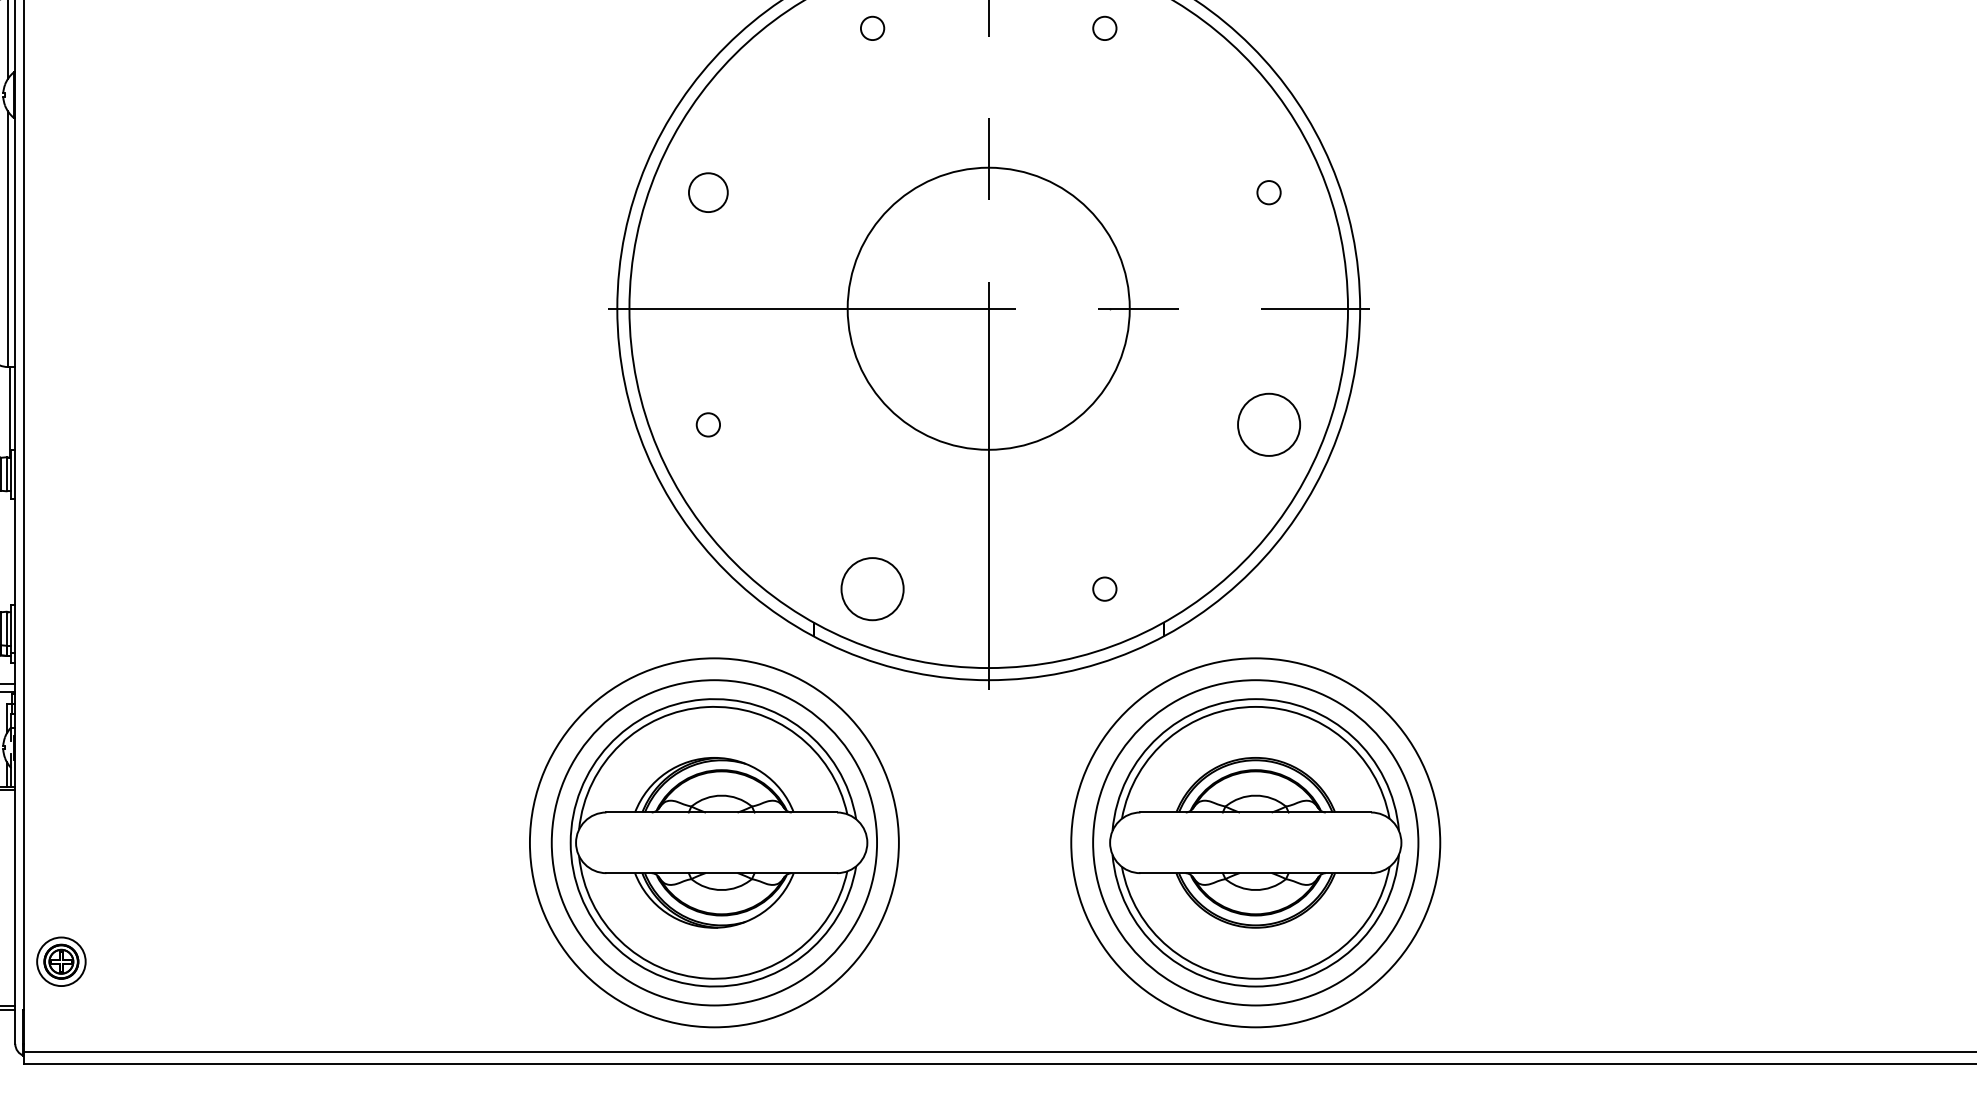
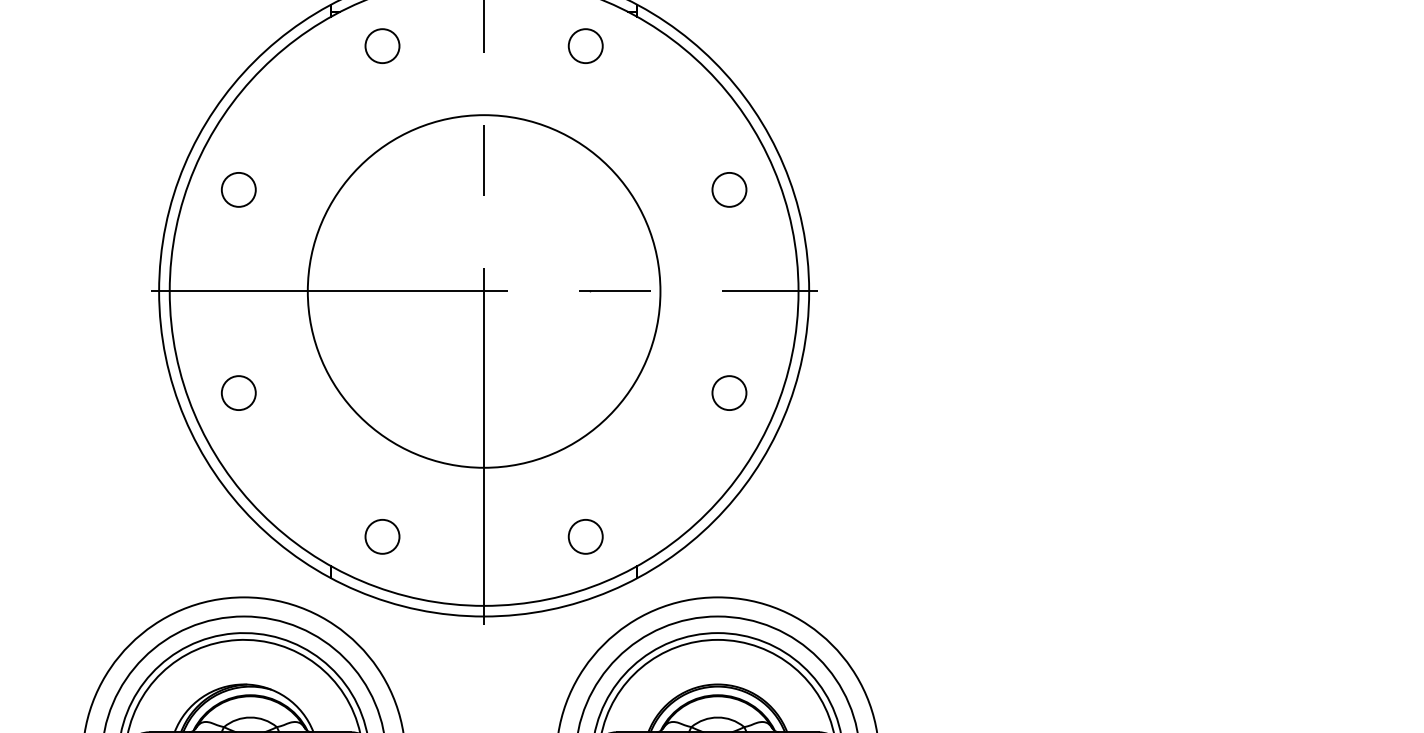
circle: (872, 28) -> (382, 46), size x1.67
circle: (1104, 28) -> (585, 46), size x1.67
circle: (1268, 192) -> (728, 189), size x1.67
circle: (988, 308) -> (483, 291), size x1.43
circle: (707, 424) -> (238, 392), size x1.67
circle: (1268, 424) -> (728, 392), size x0.62
circle: (872, 588) -> (382, 536), size x0.62
circle: (1104, 588) -> (585, 536), size x1.67

